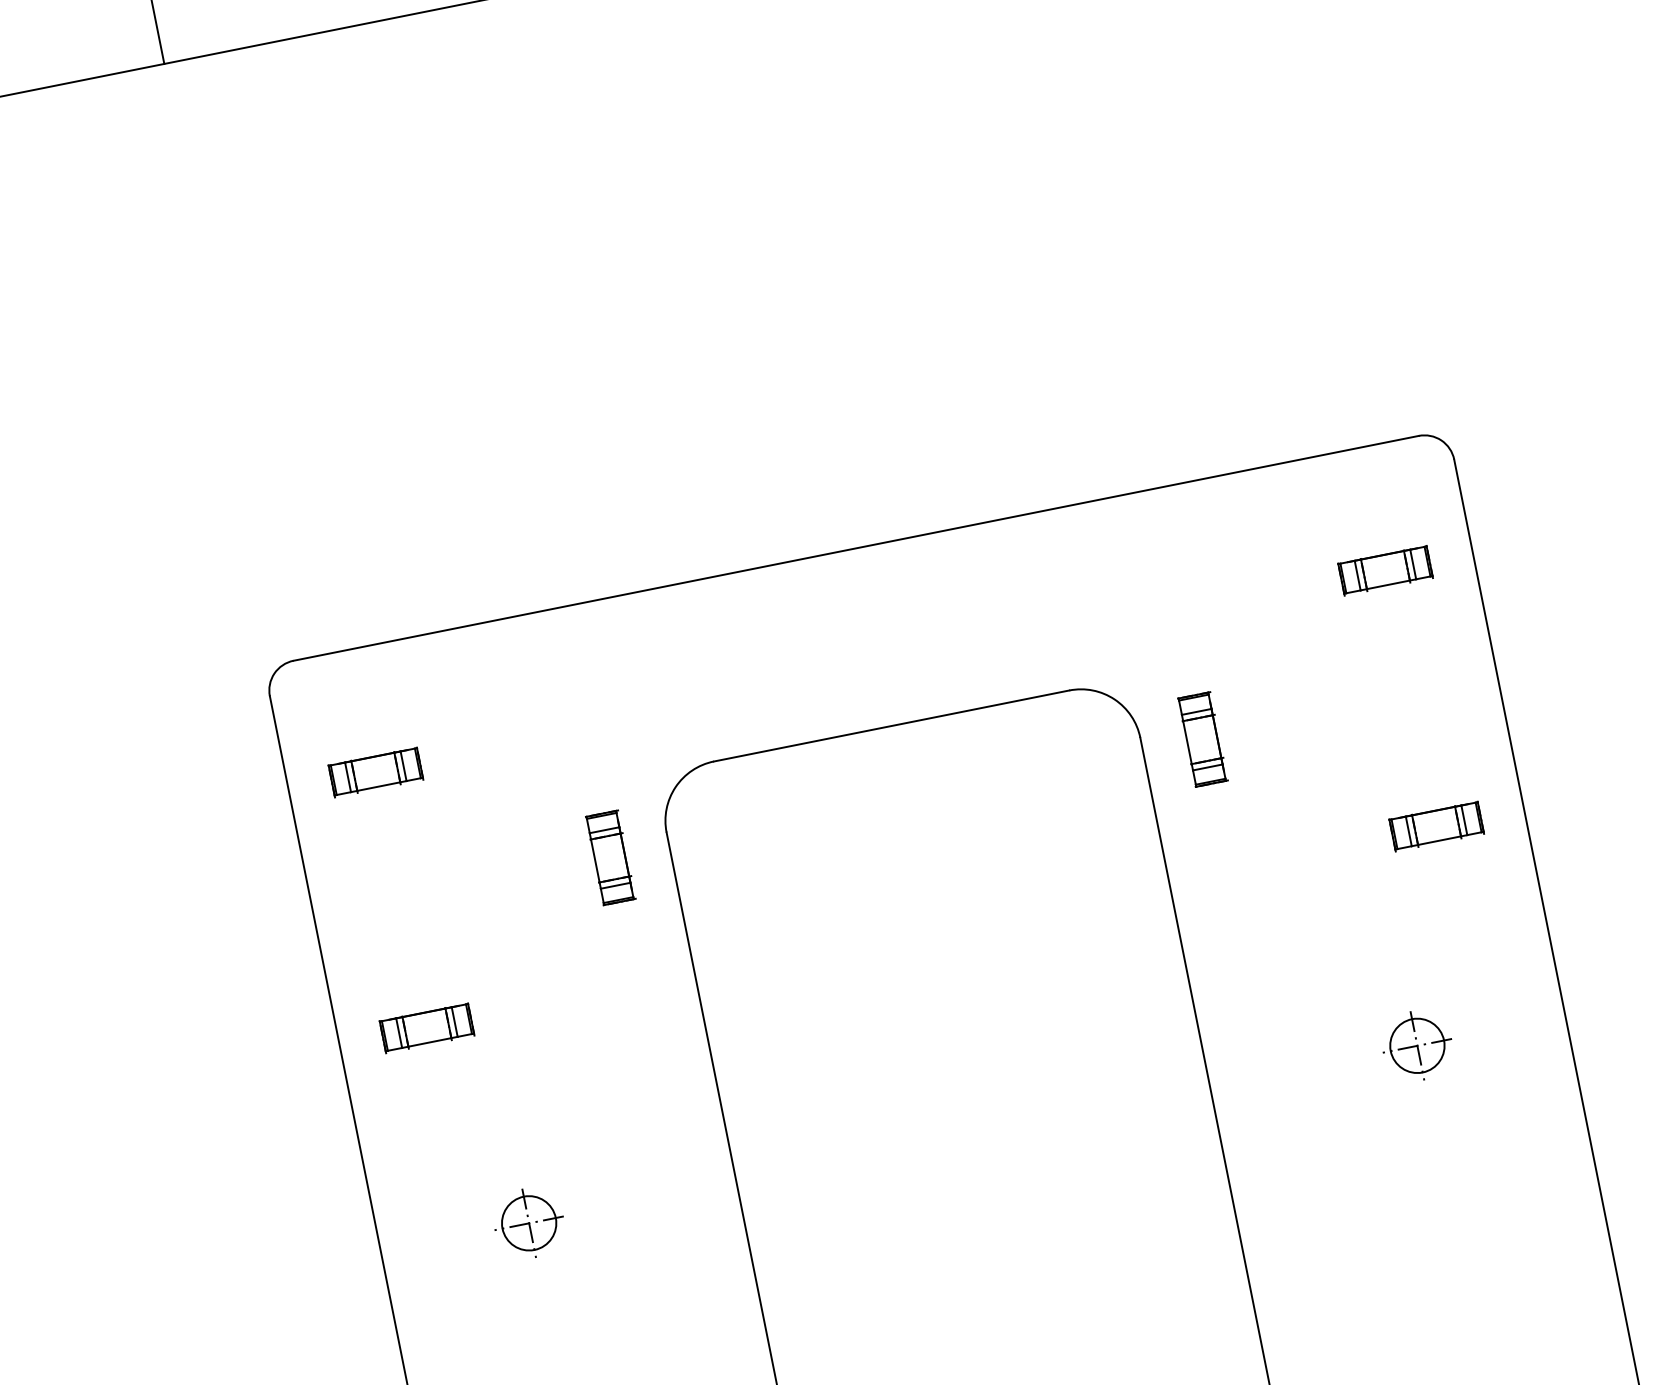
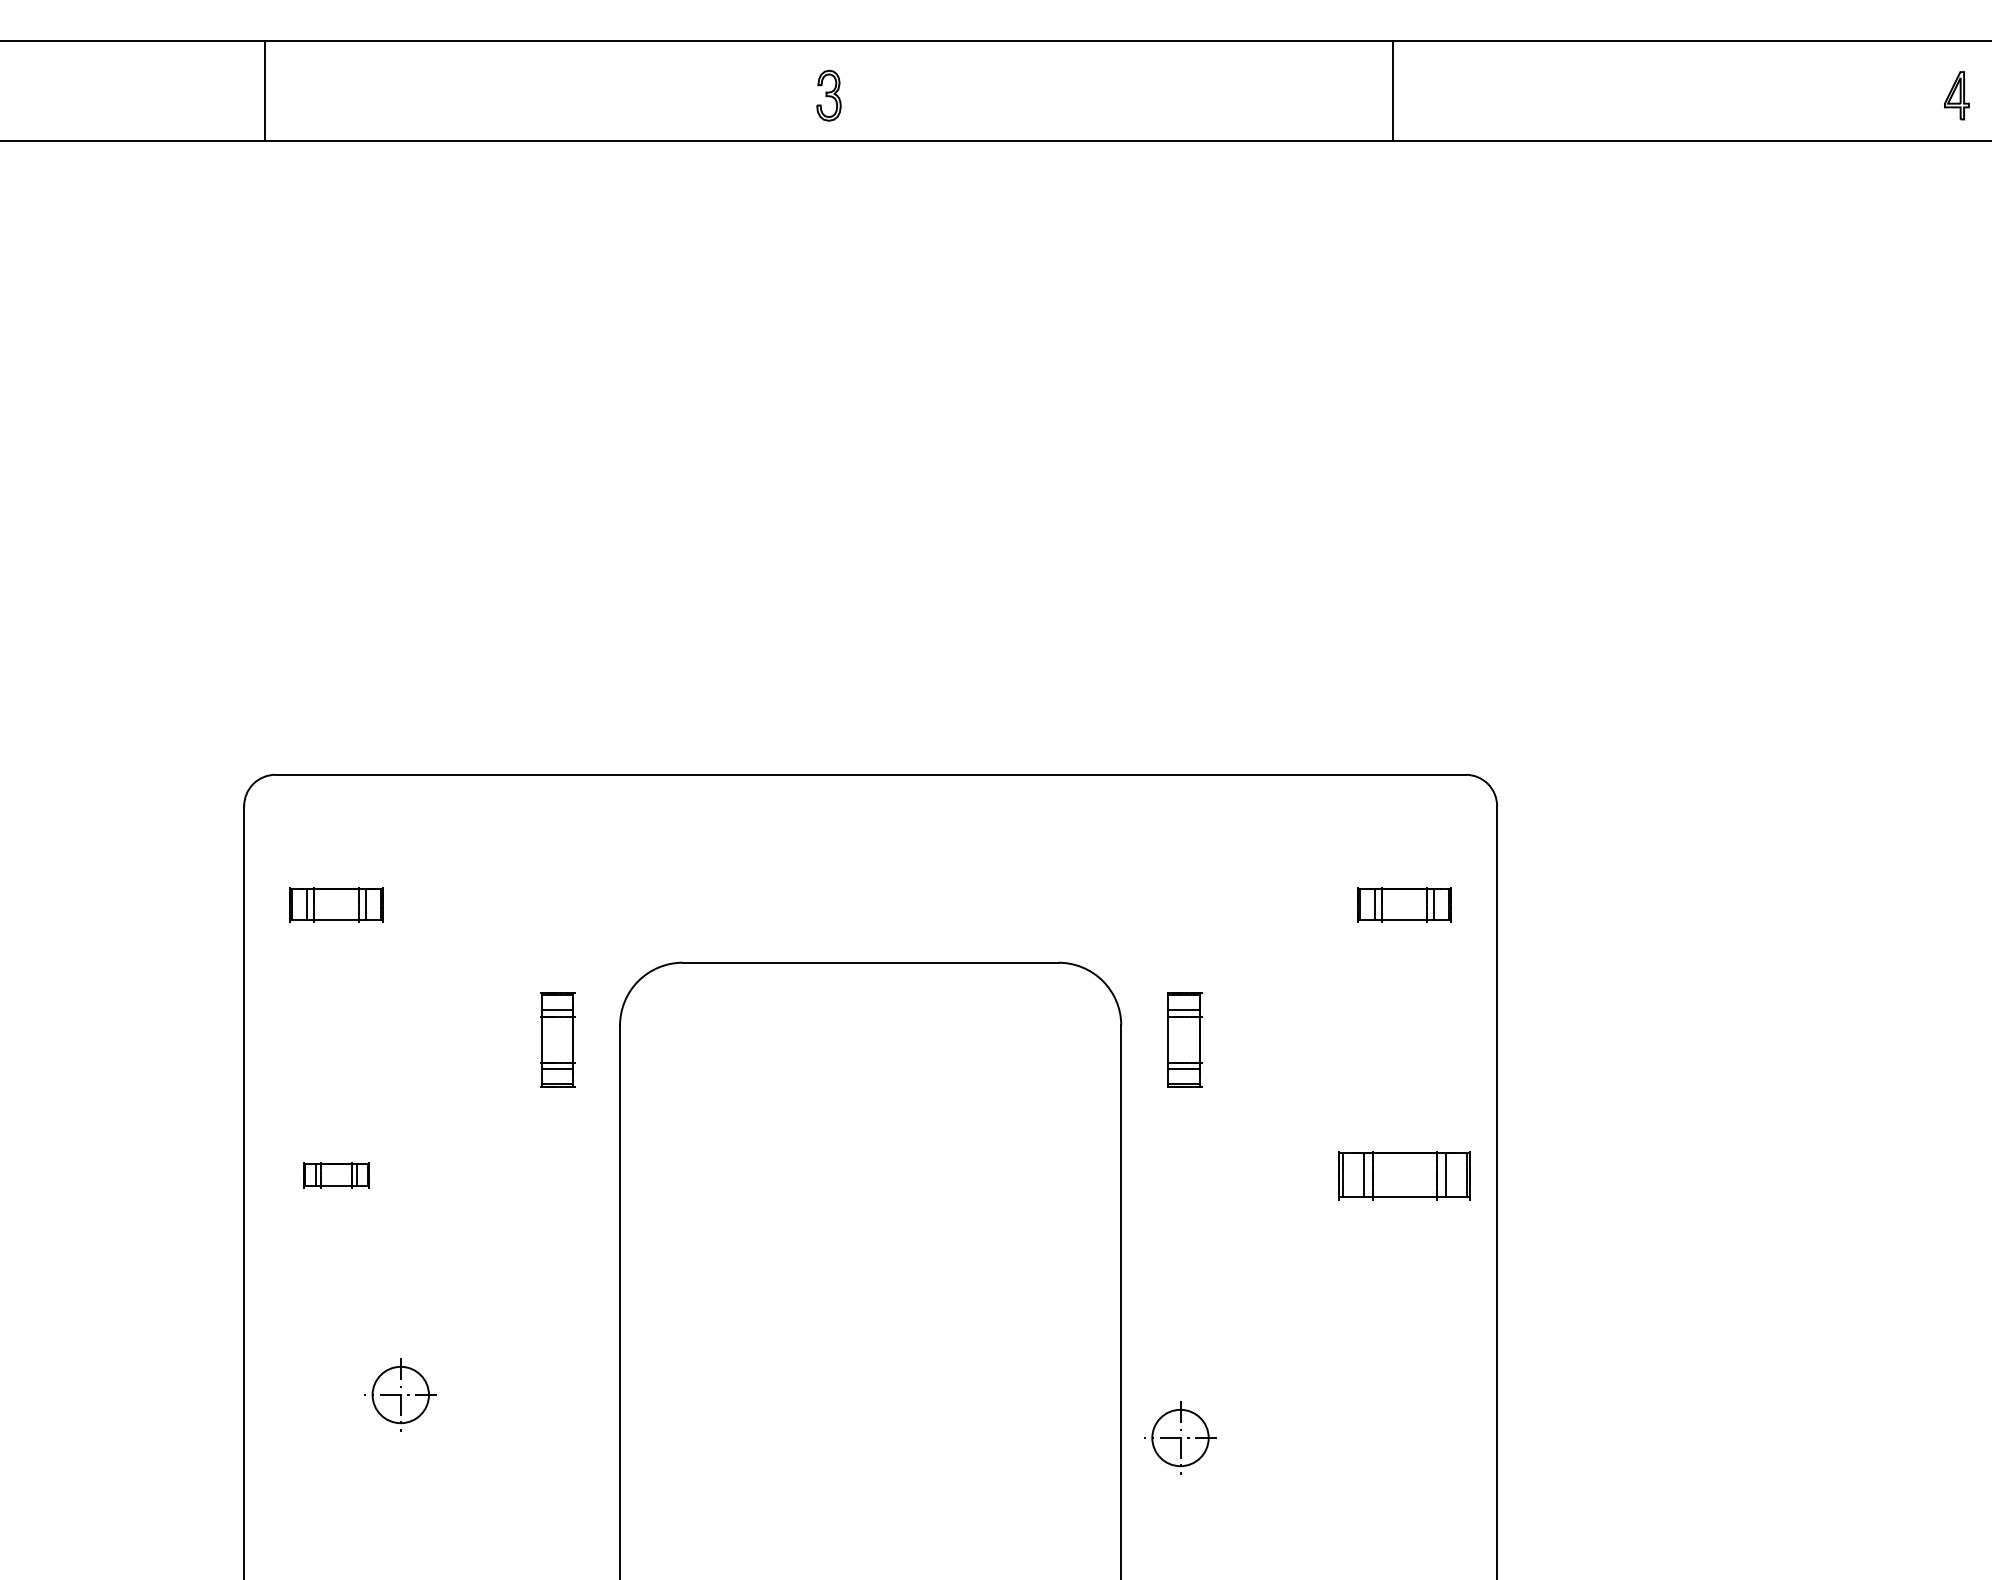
part: (1436, 826) -> (1404, 1175), size x1.4
part: (426, 1027) -> (336, 1175), size x0.7
part: (1417, 1045) -> (1180, 1437), moved

